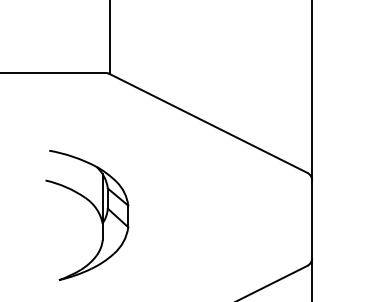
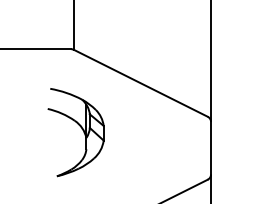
part: (95, 210) -> (81, 129), moved

